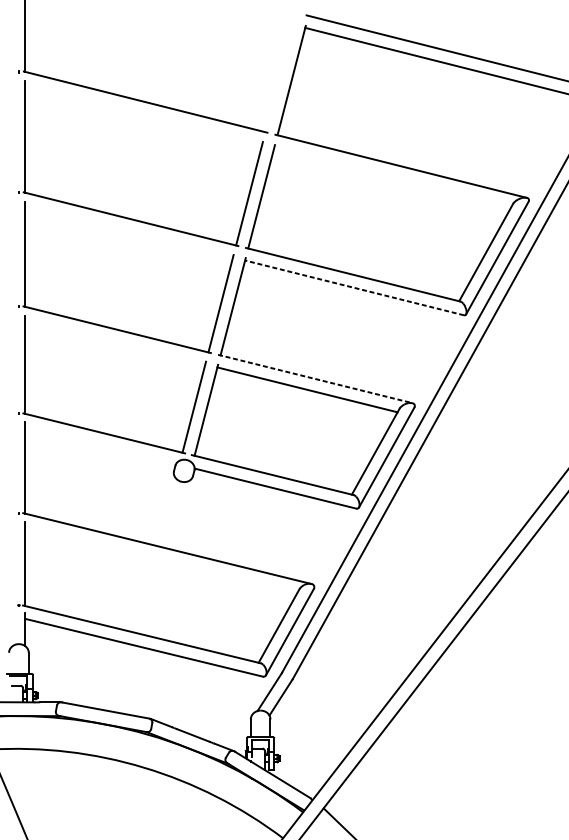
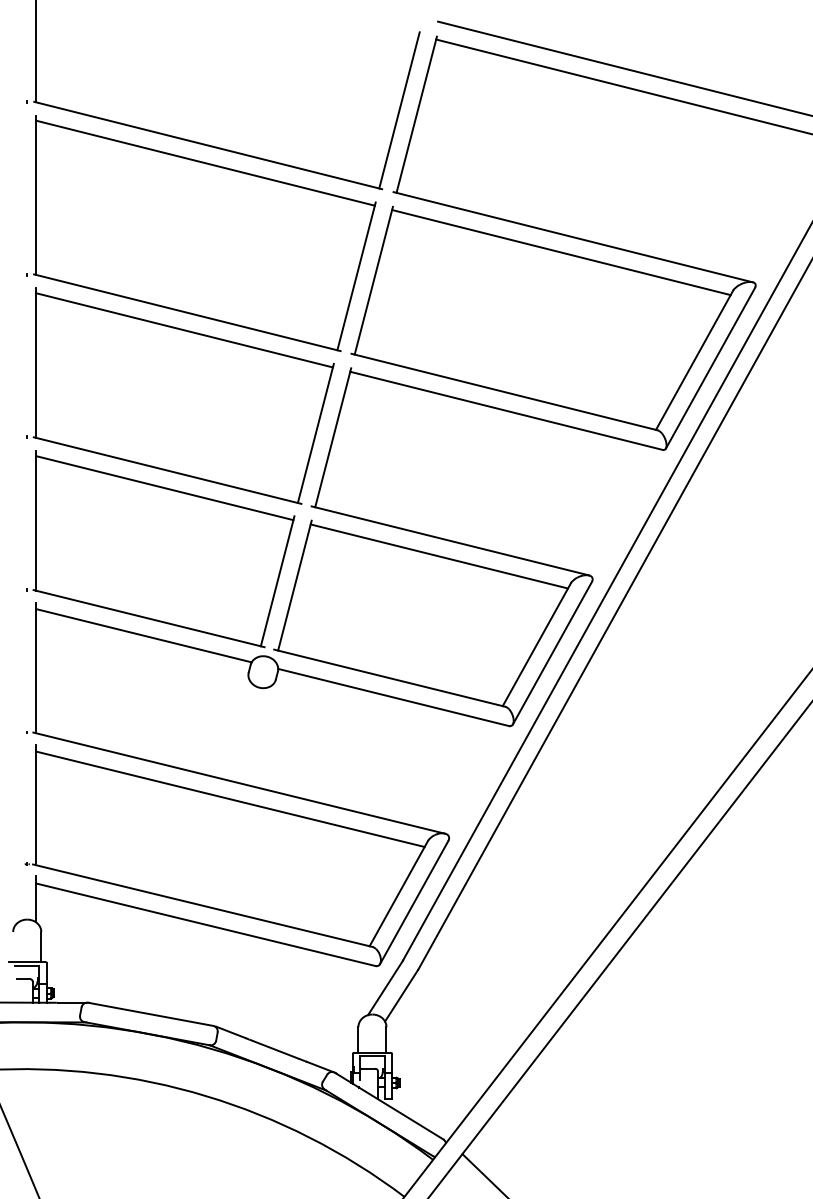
line: (279, 77) -> (399, 110), added
line: (143, 114) -> (205, 162), added
line: (393, 177) -> (561, 252), added
line: (129, 231) -> (184, 330), added
line: (354, 287) -> (506, 410), dashed -> solid
line: (115, 342) -> (164, 488), added
line: (315, 378) -> (450, 540), dashed -> solid
line: (100, 445) -> (143, 635), added
line: (161, 559) -> (230, 798), added

